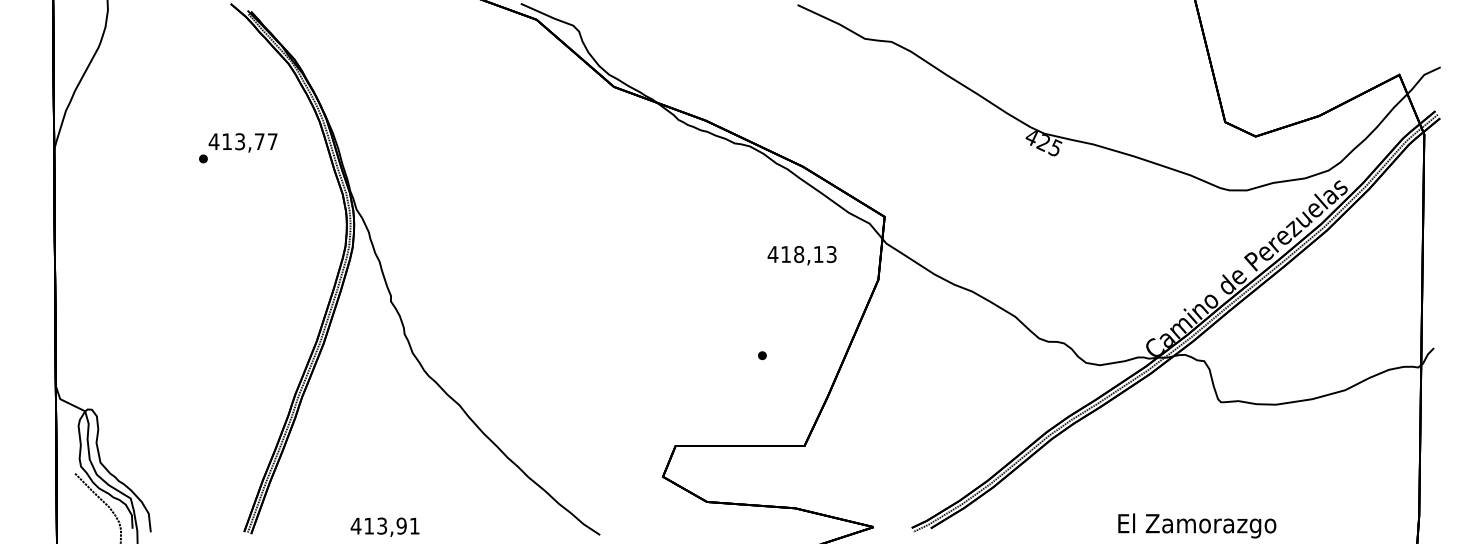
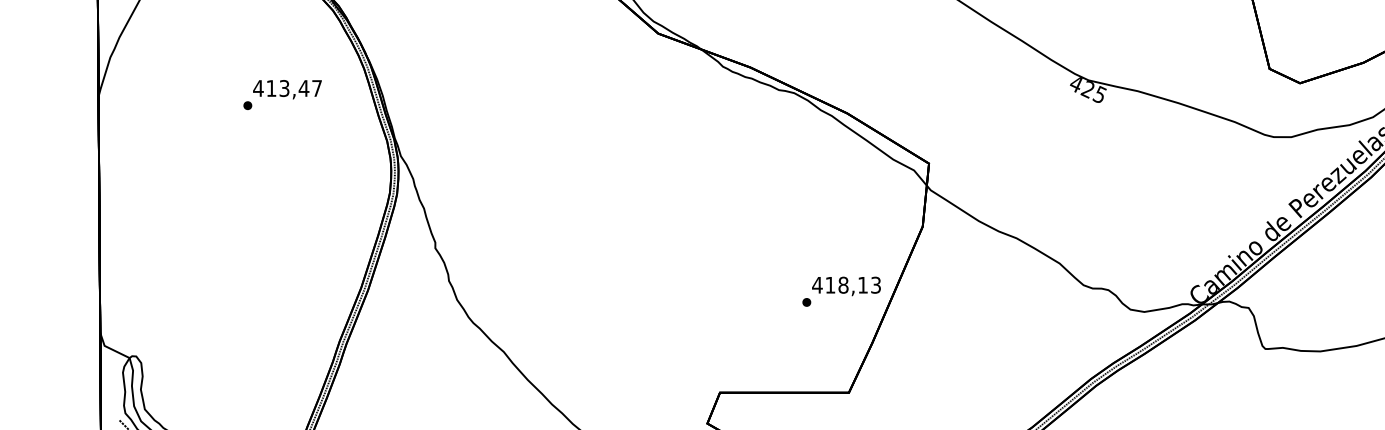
text: (259, 141) -> (303, 88), 413,77 -> 413,47
text: (801, 255) -> (845, 286), moved

